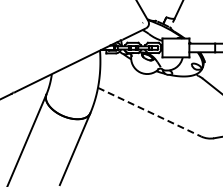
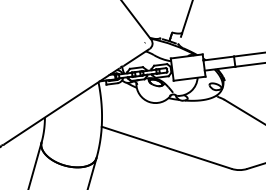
line: (150, 112) -> (167, 148), dashed -> solid

